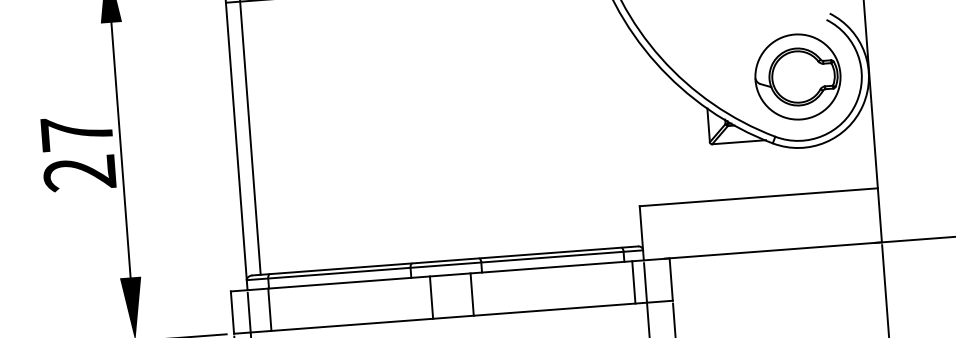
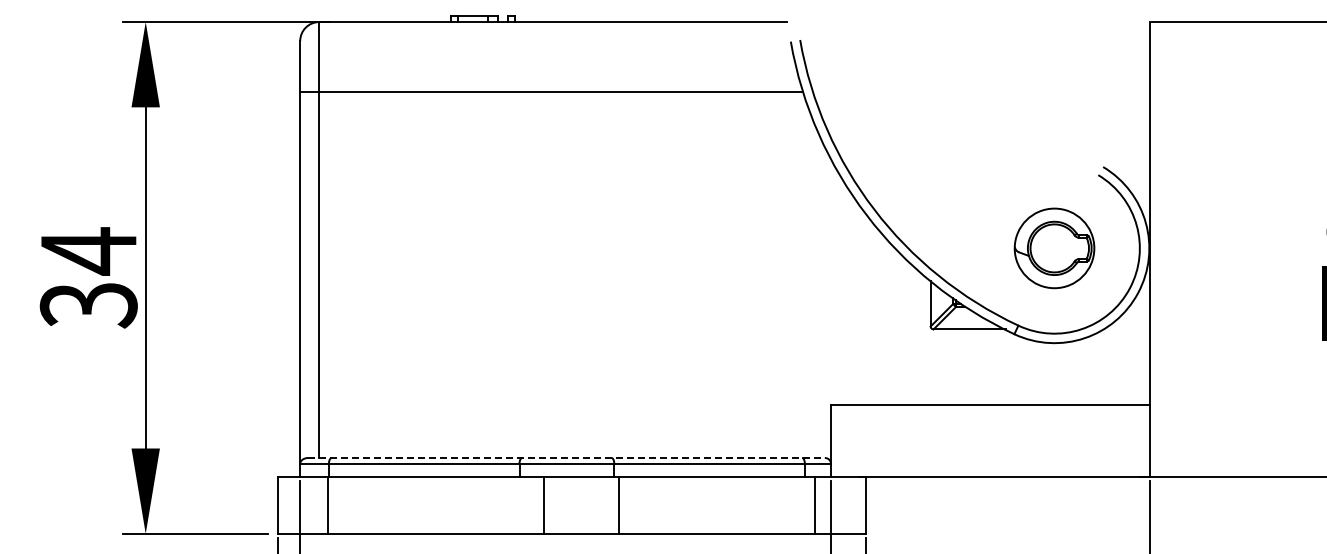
part: (797, 77) -> (1054, 248), size x0.7
text: (78, 153) -> (88, 277), 27 -> 34
line: (446, 260) -> (567, 457), solid -> dashed
line: (471, 294) -> (618, 505), moved

